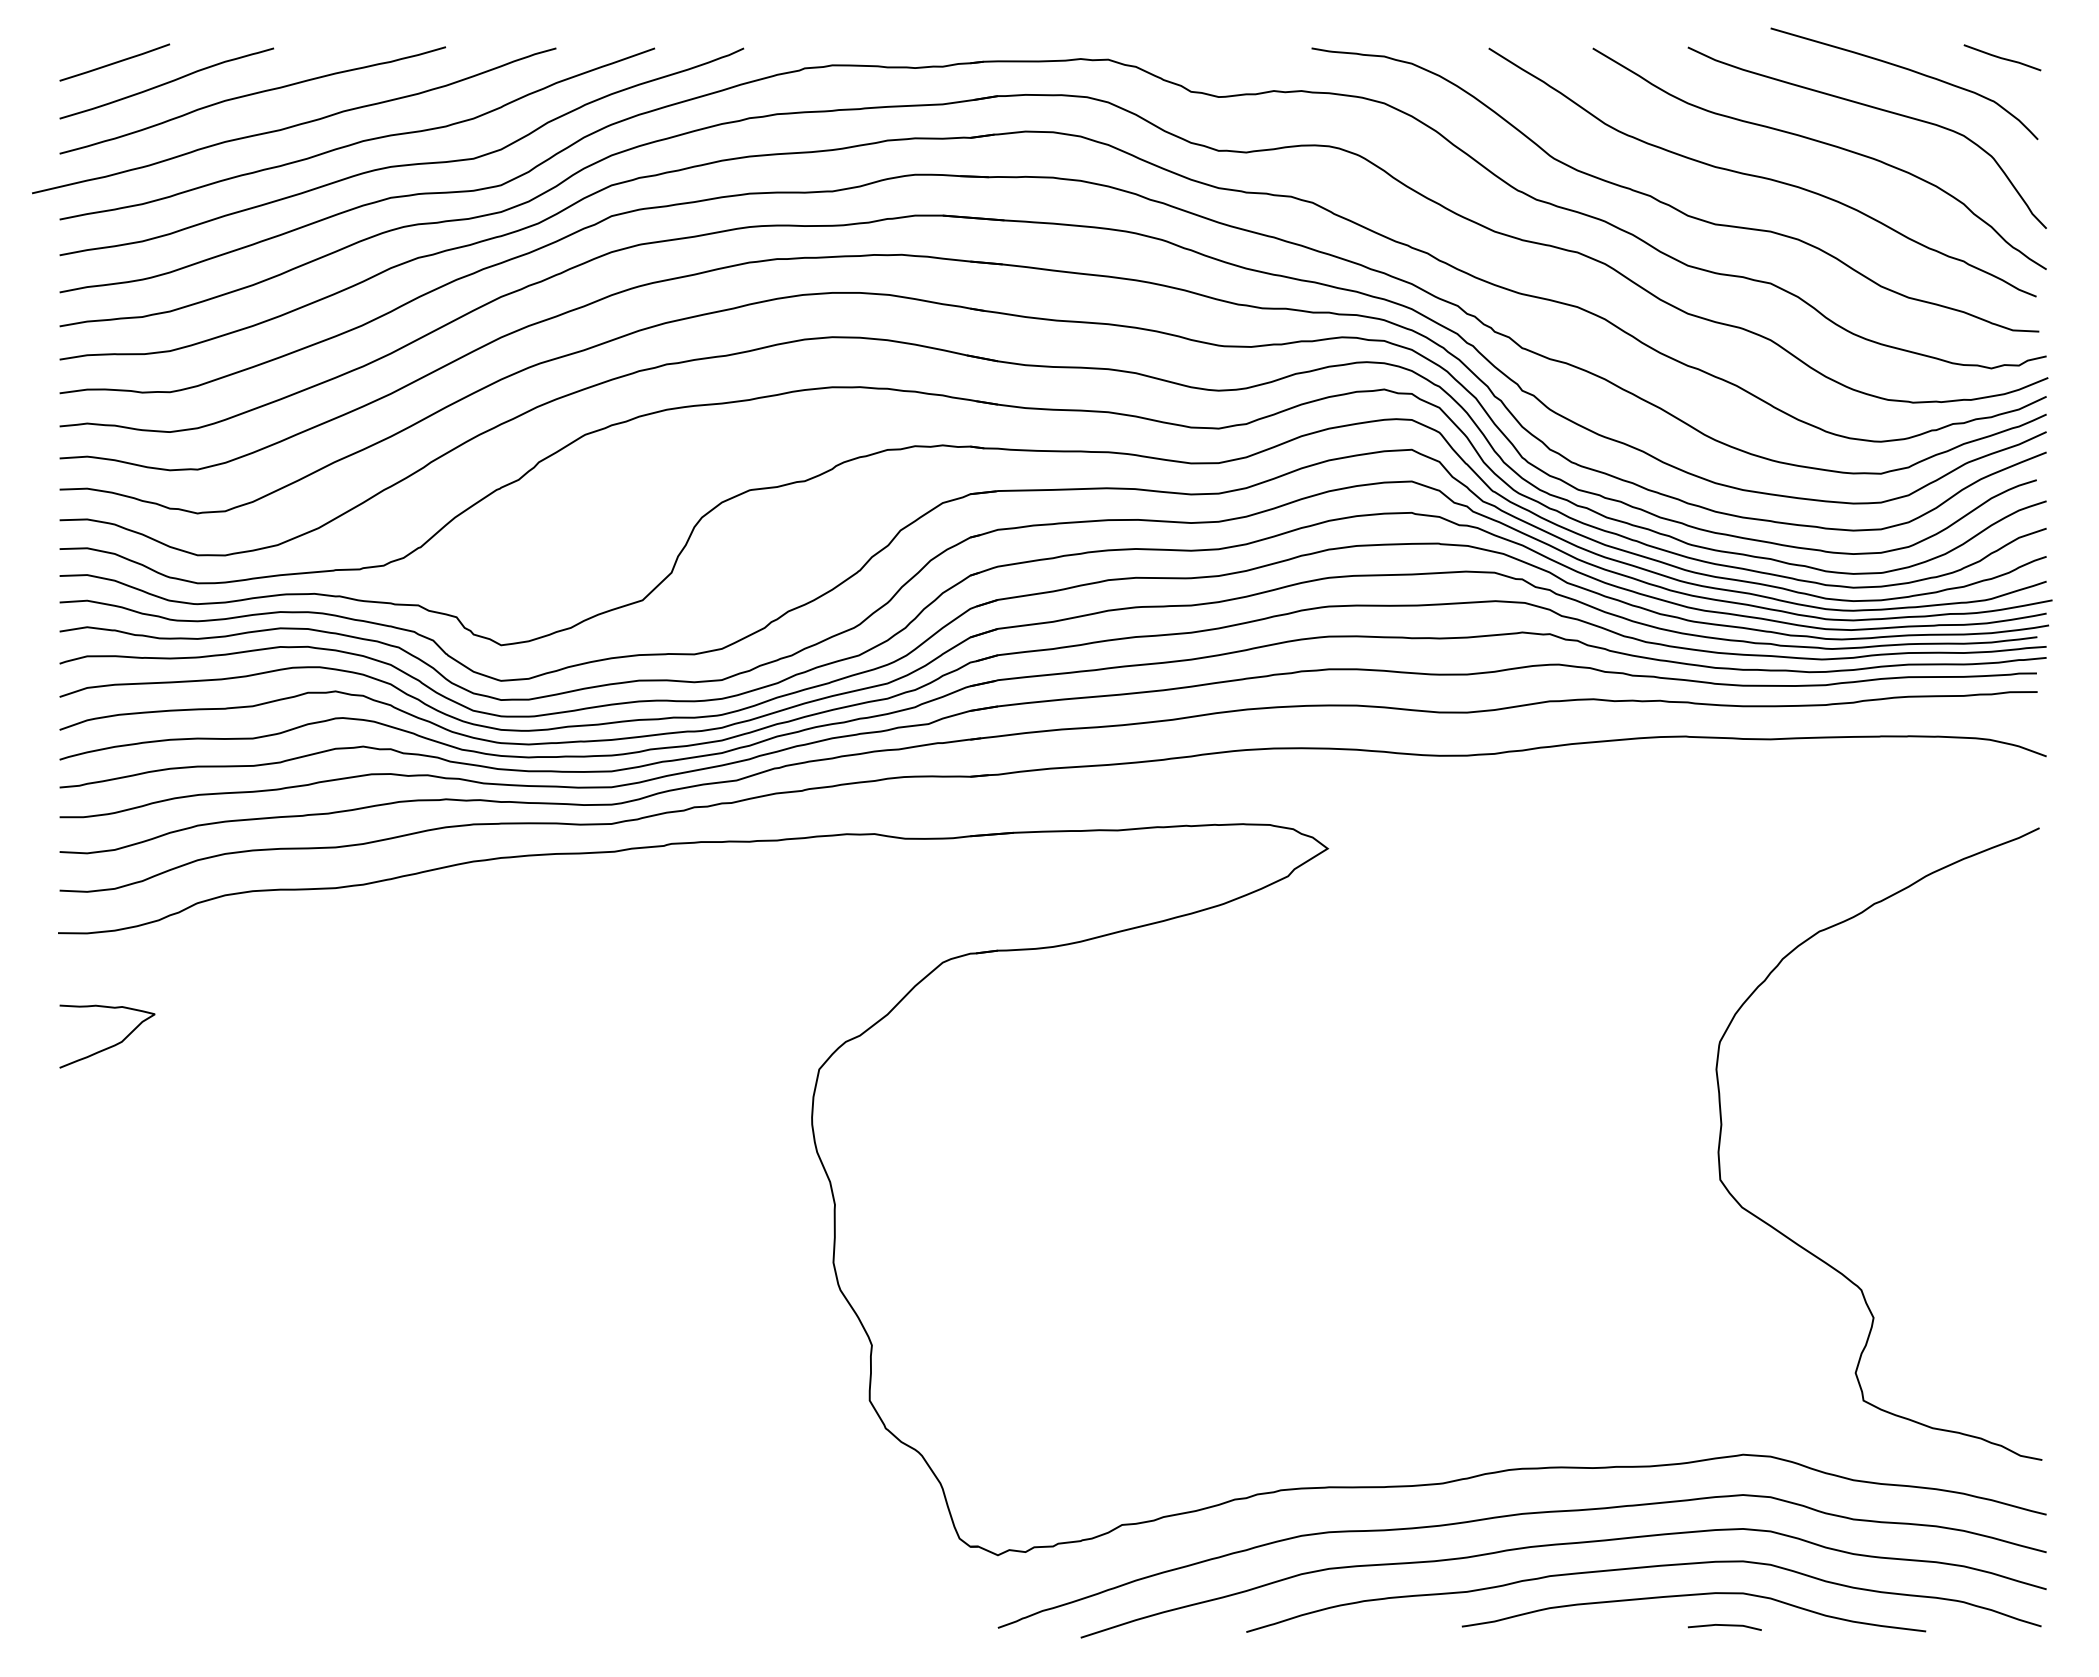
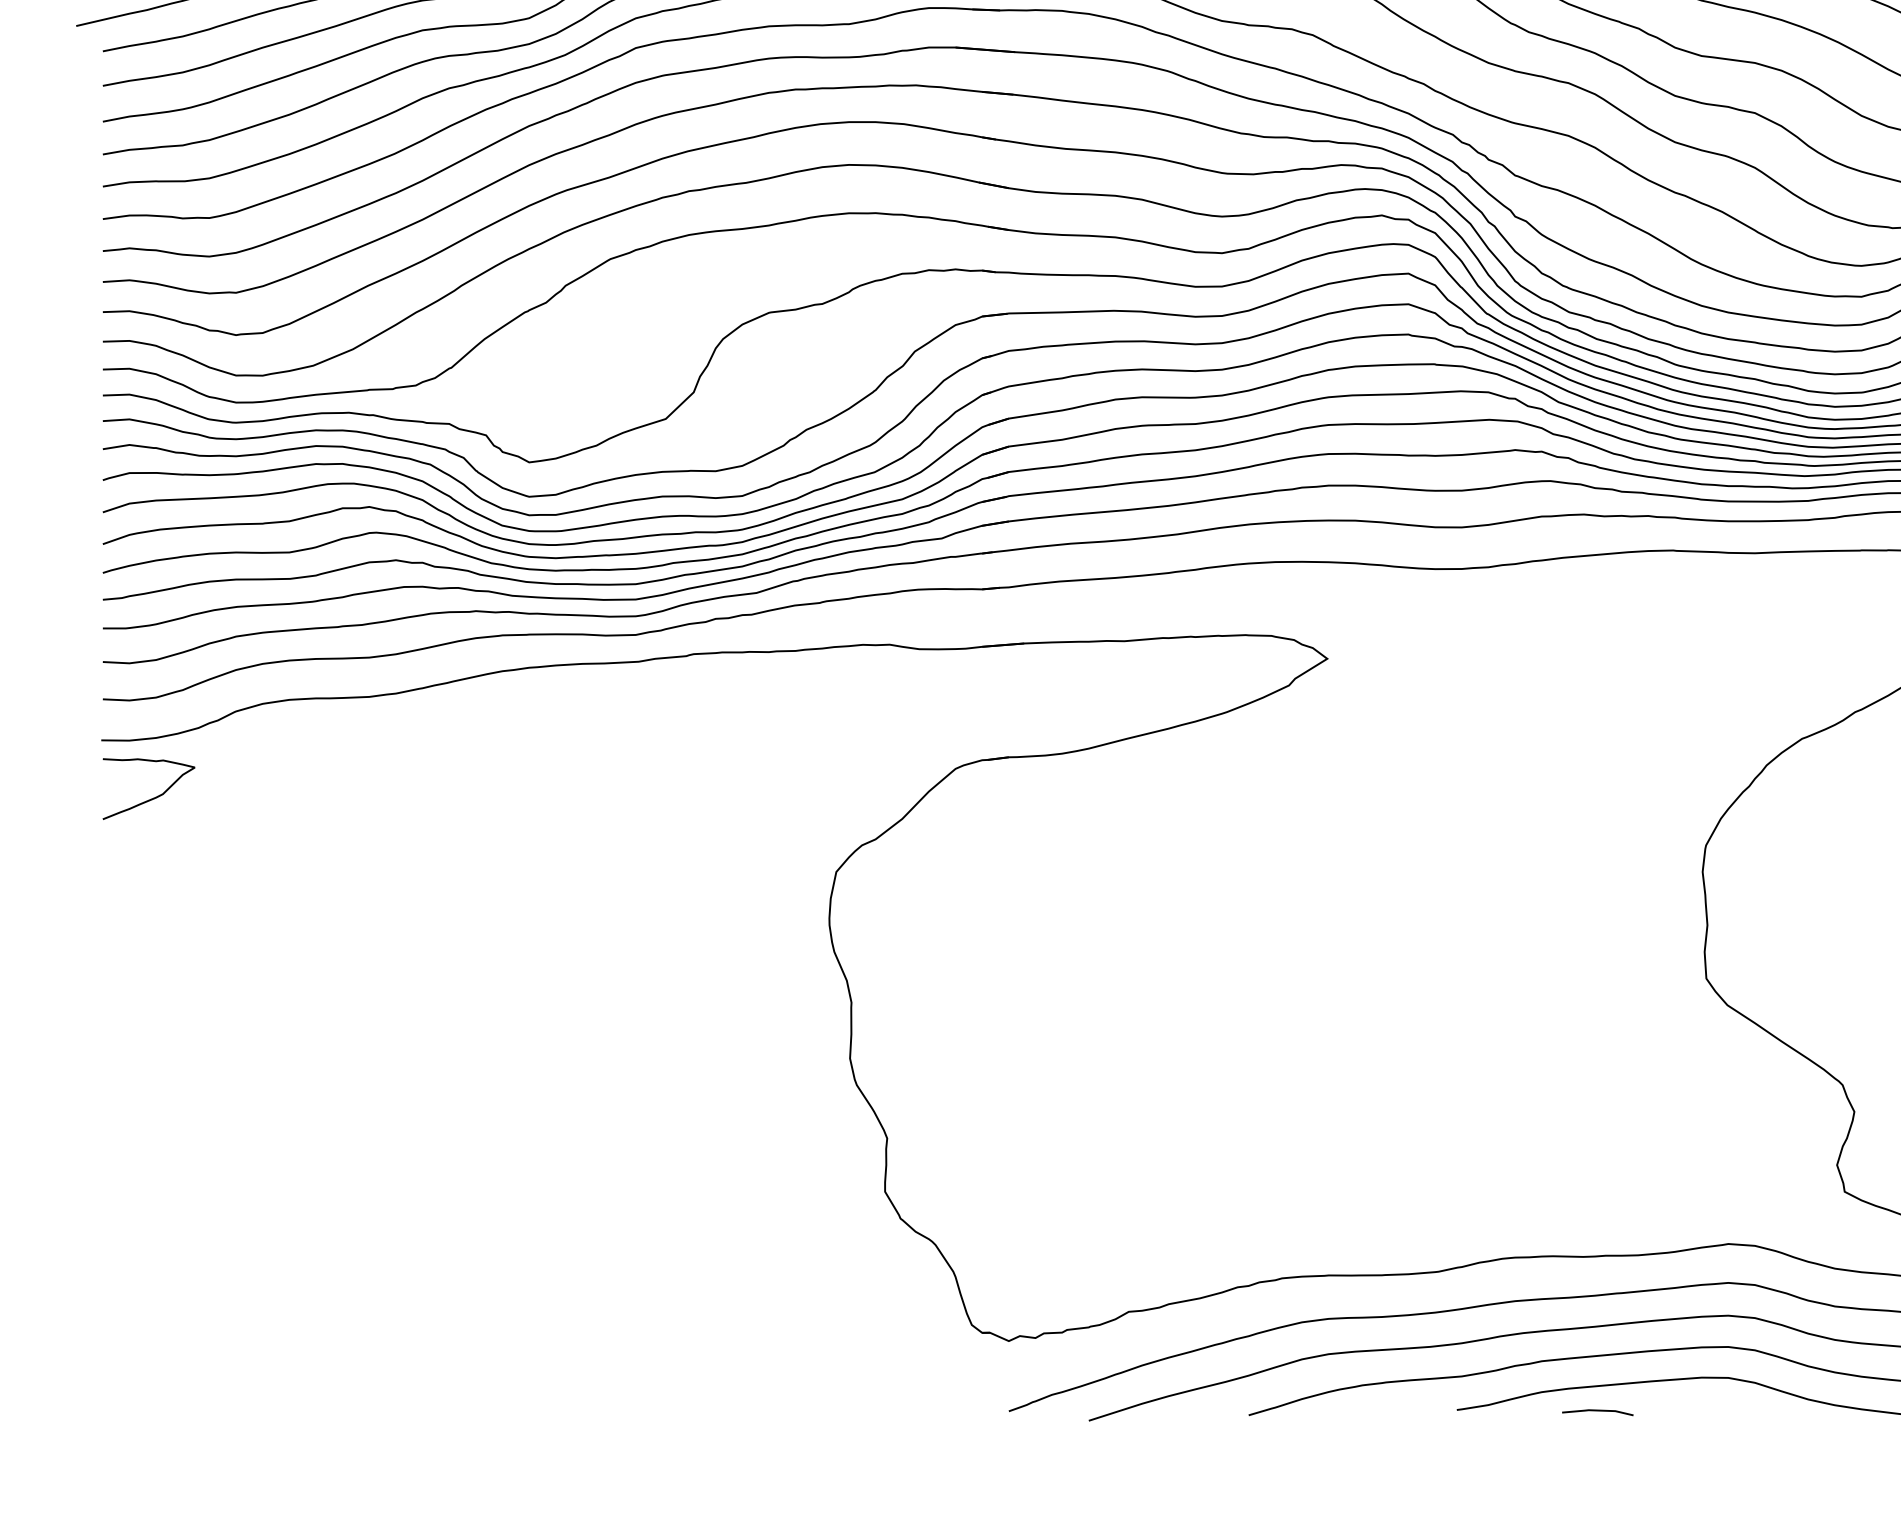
curve: (111, 1045) -> (152, 797), moved
line: (1724, 1626) -> (1597, 1411), moved

